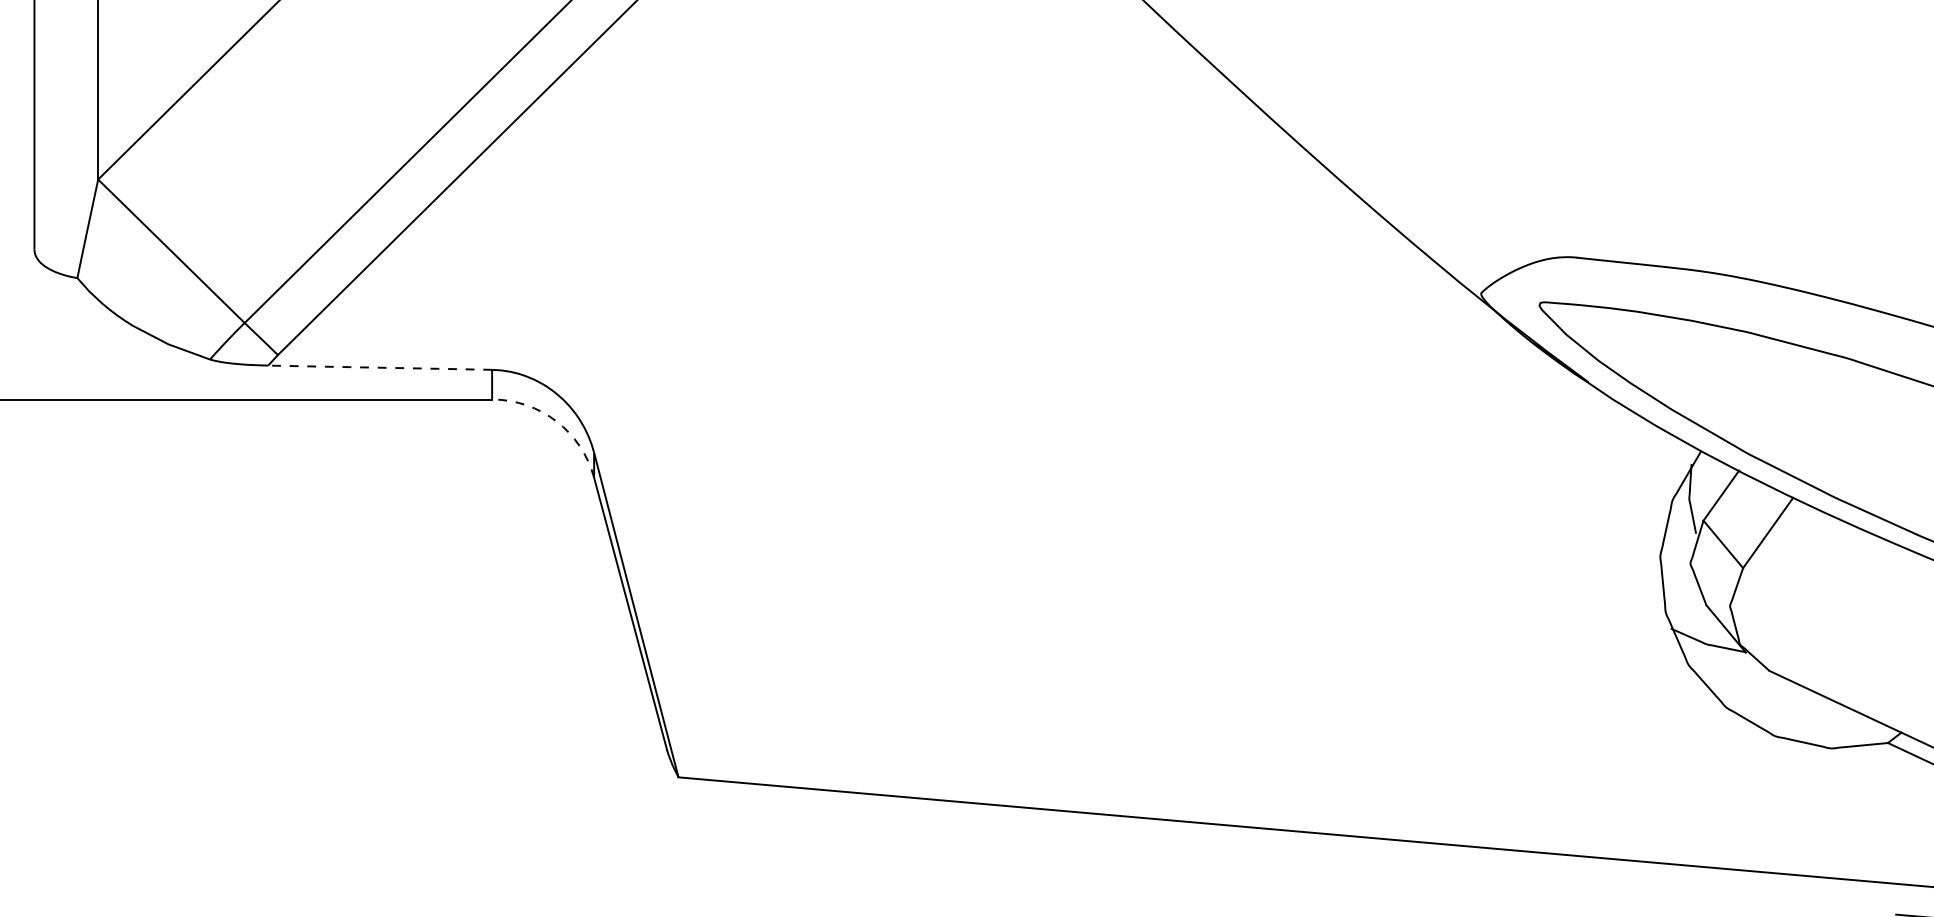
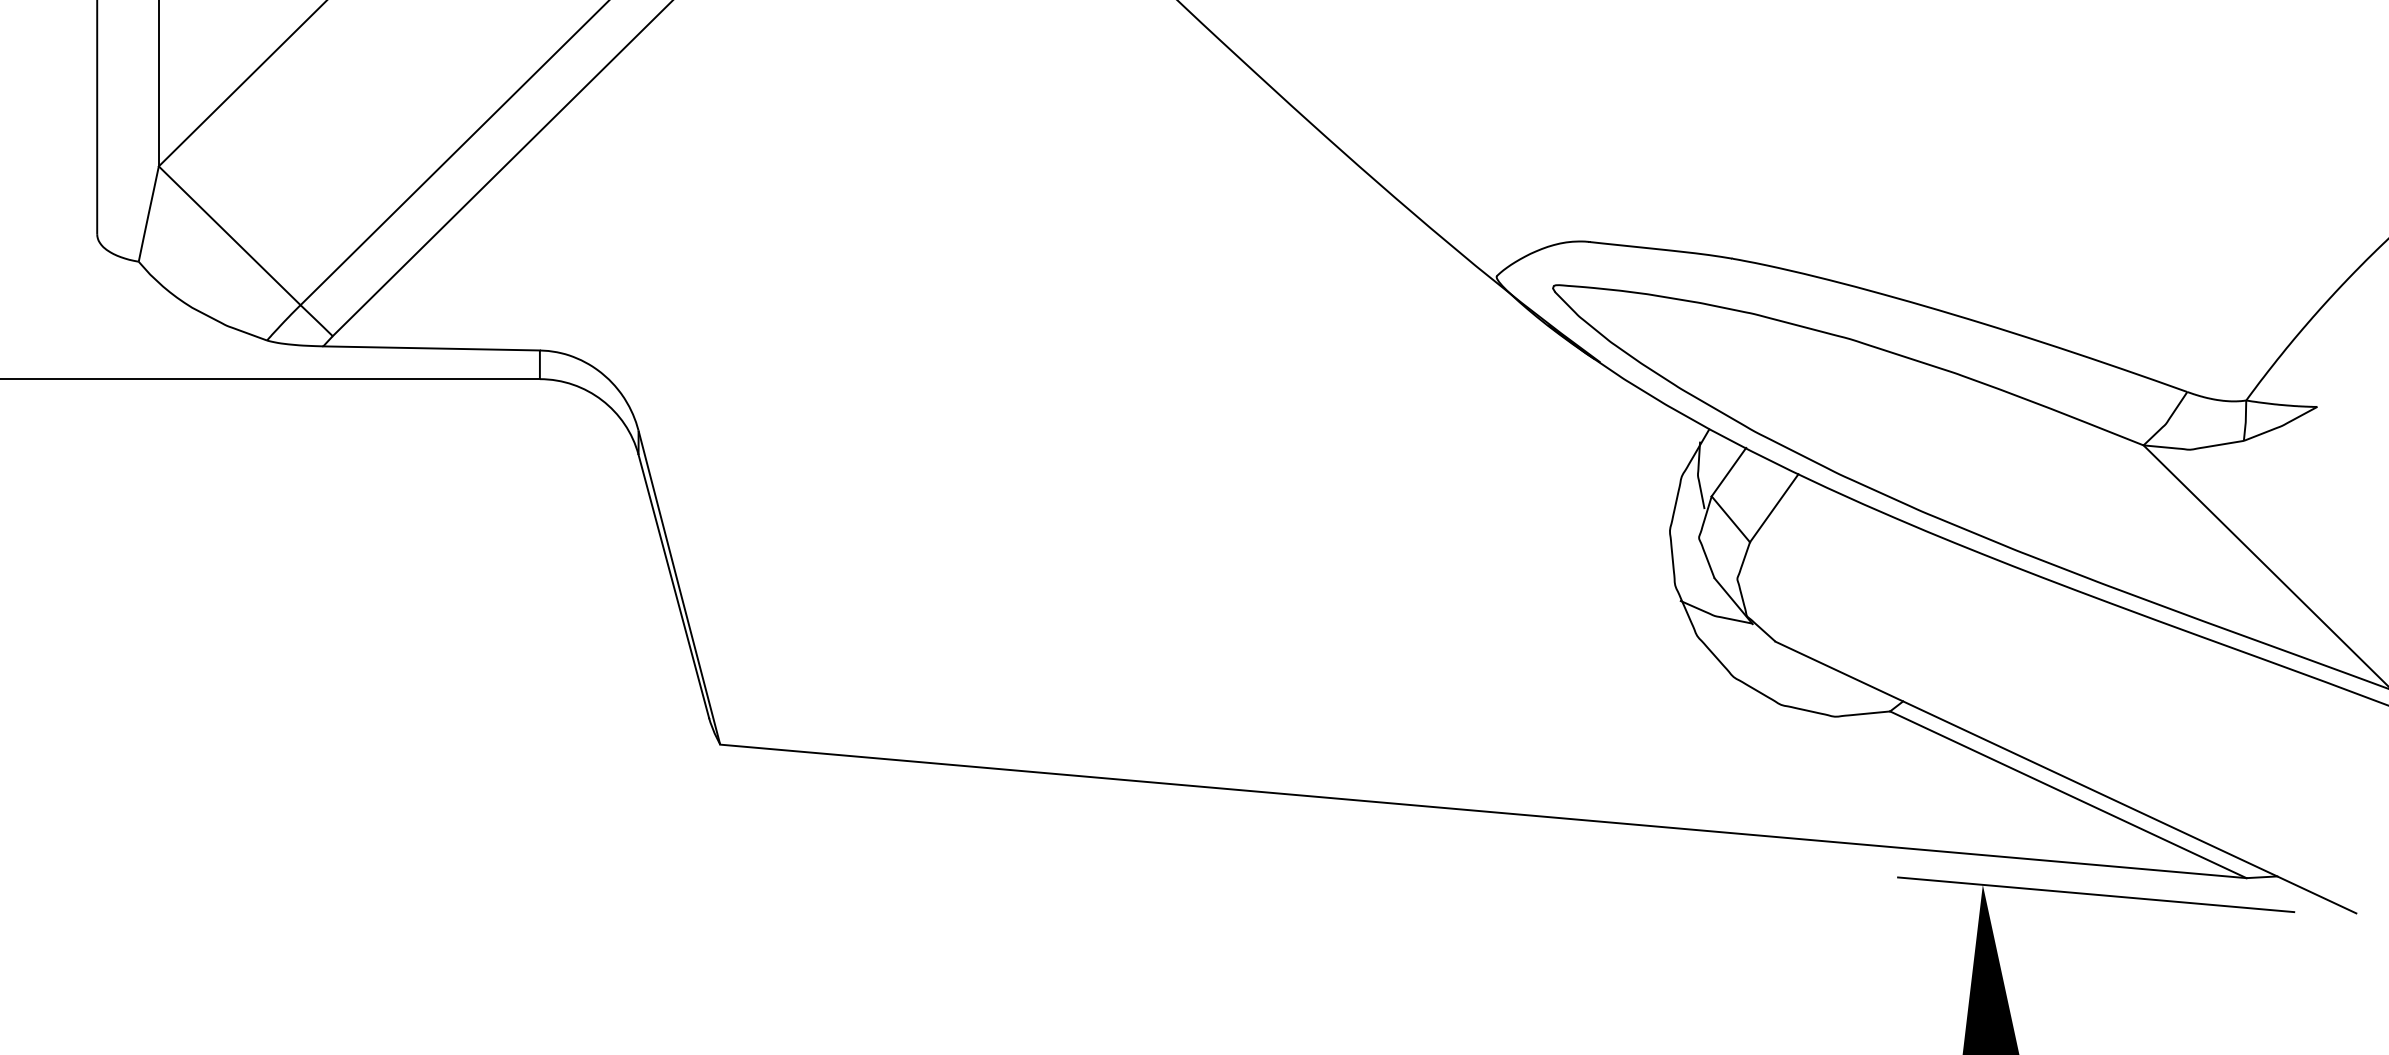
line: (380, 367) -> (431, 348), dashed -> solid
arc: (556, 421) -> (602, 400), dashed -> solid

